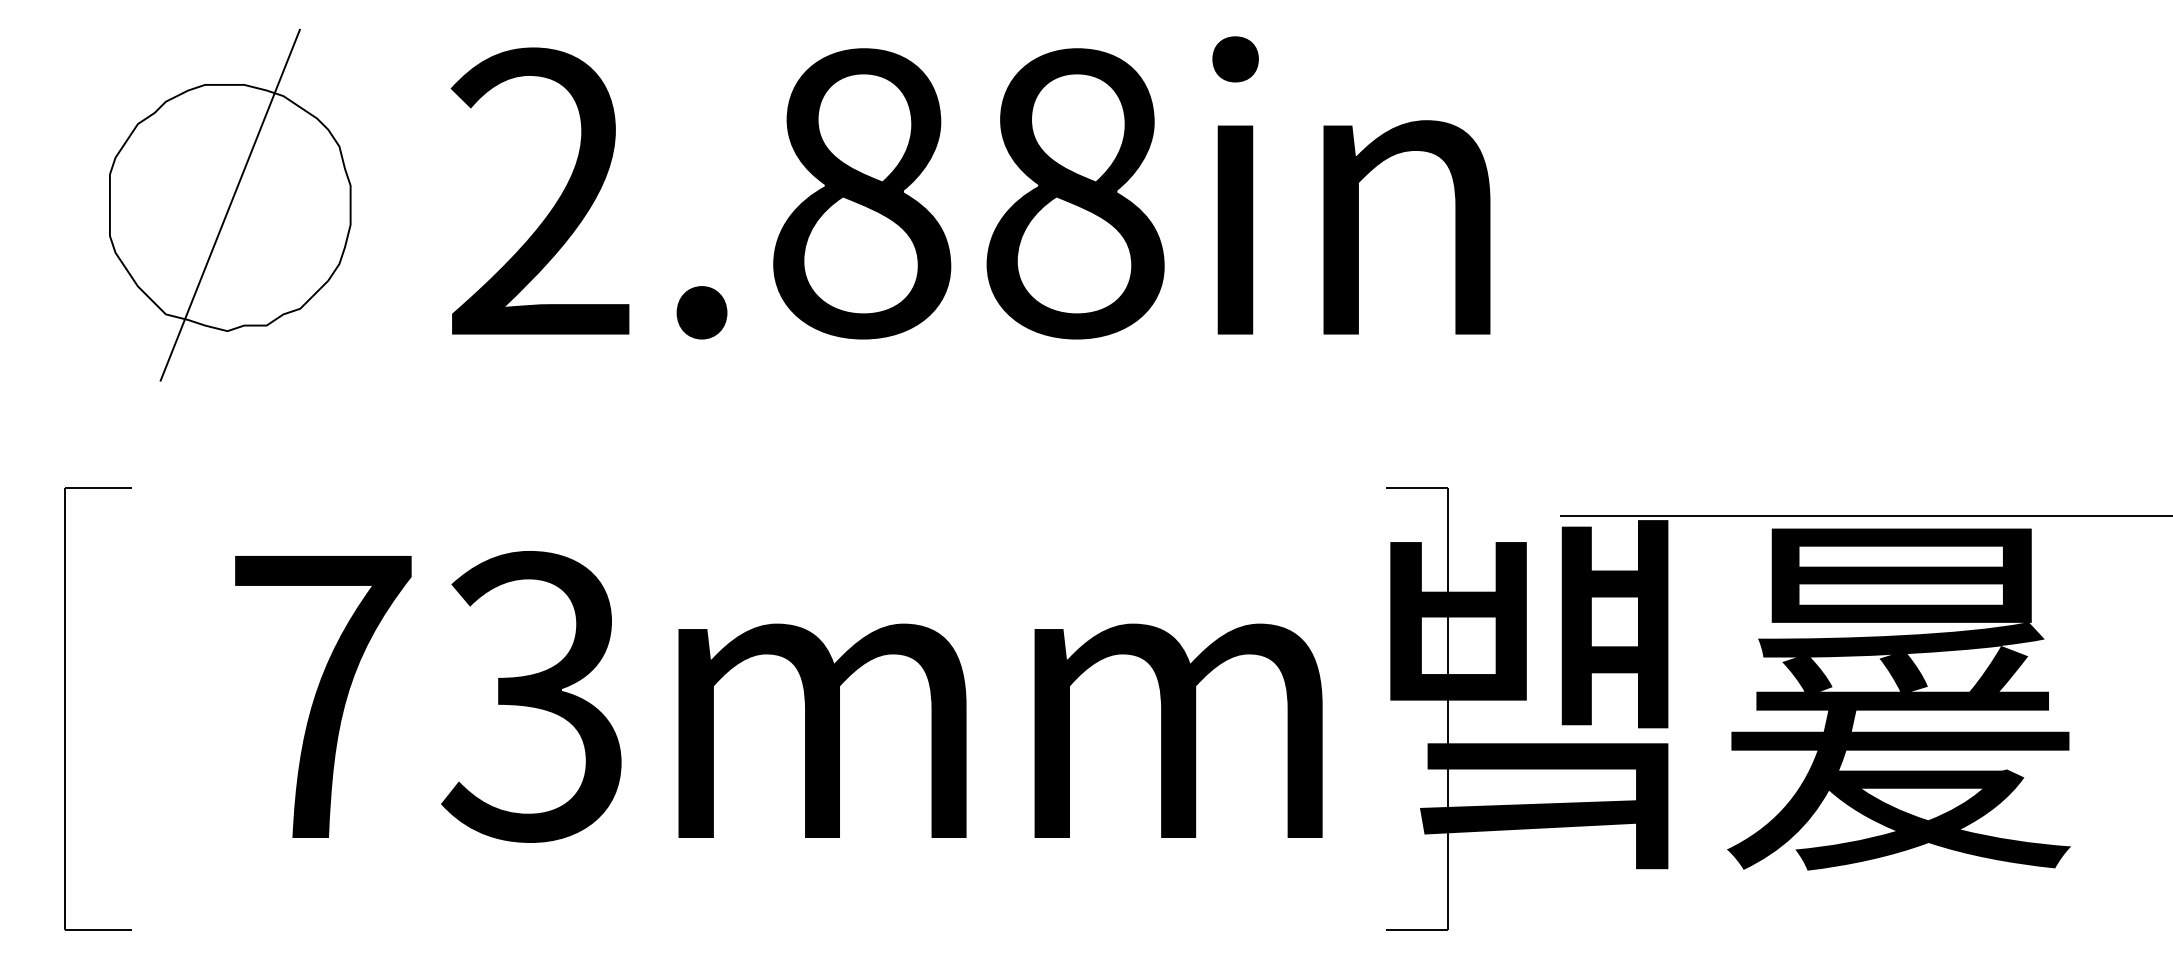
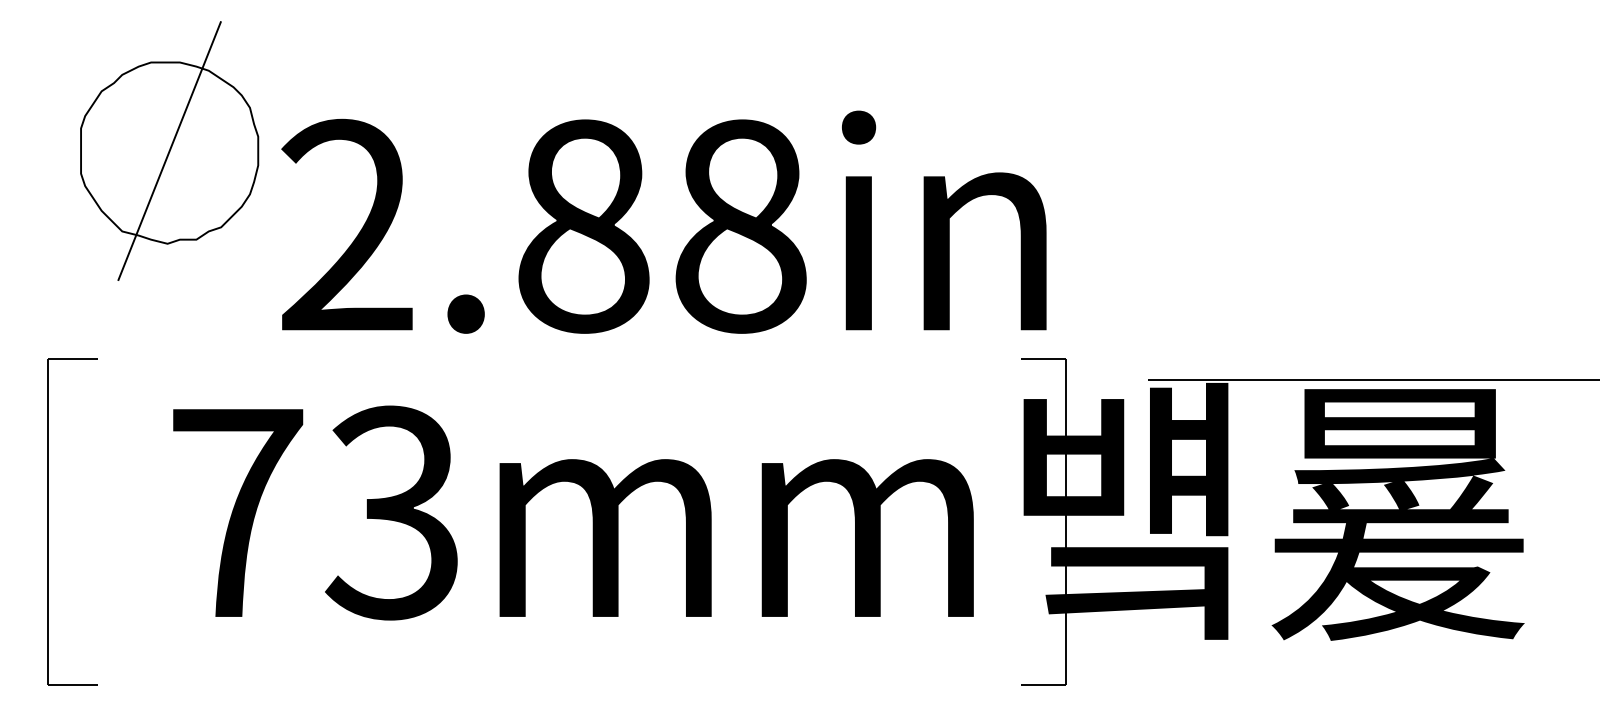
text: (970, 187) -> (663, 221), moved

